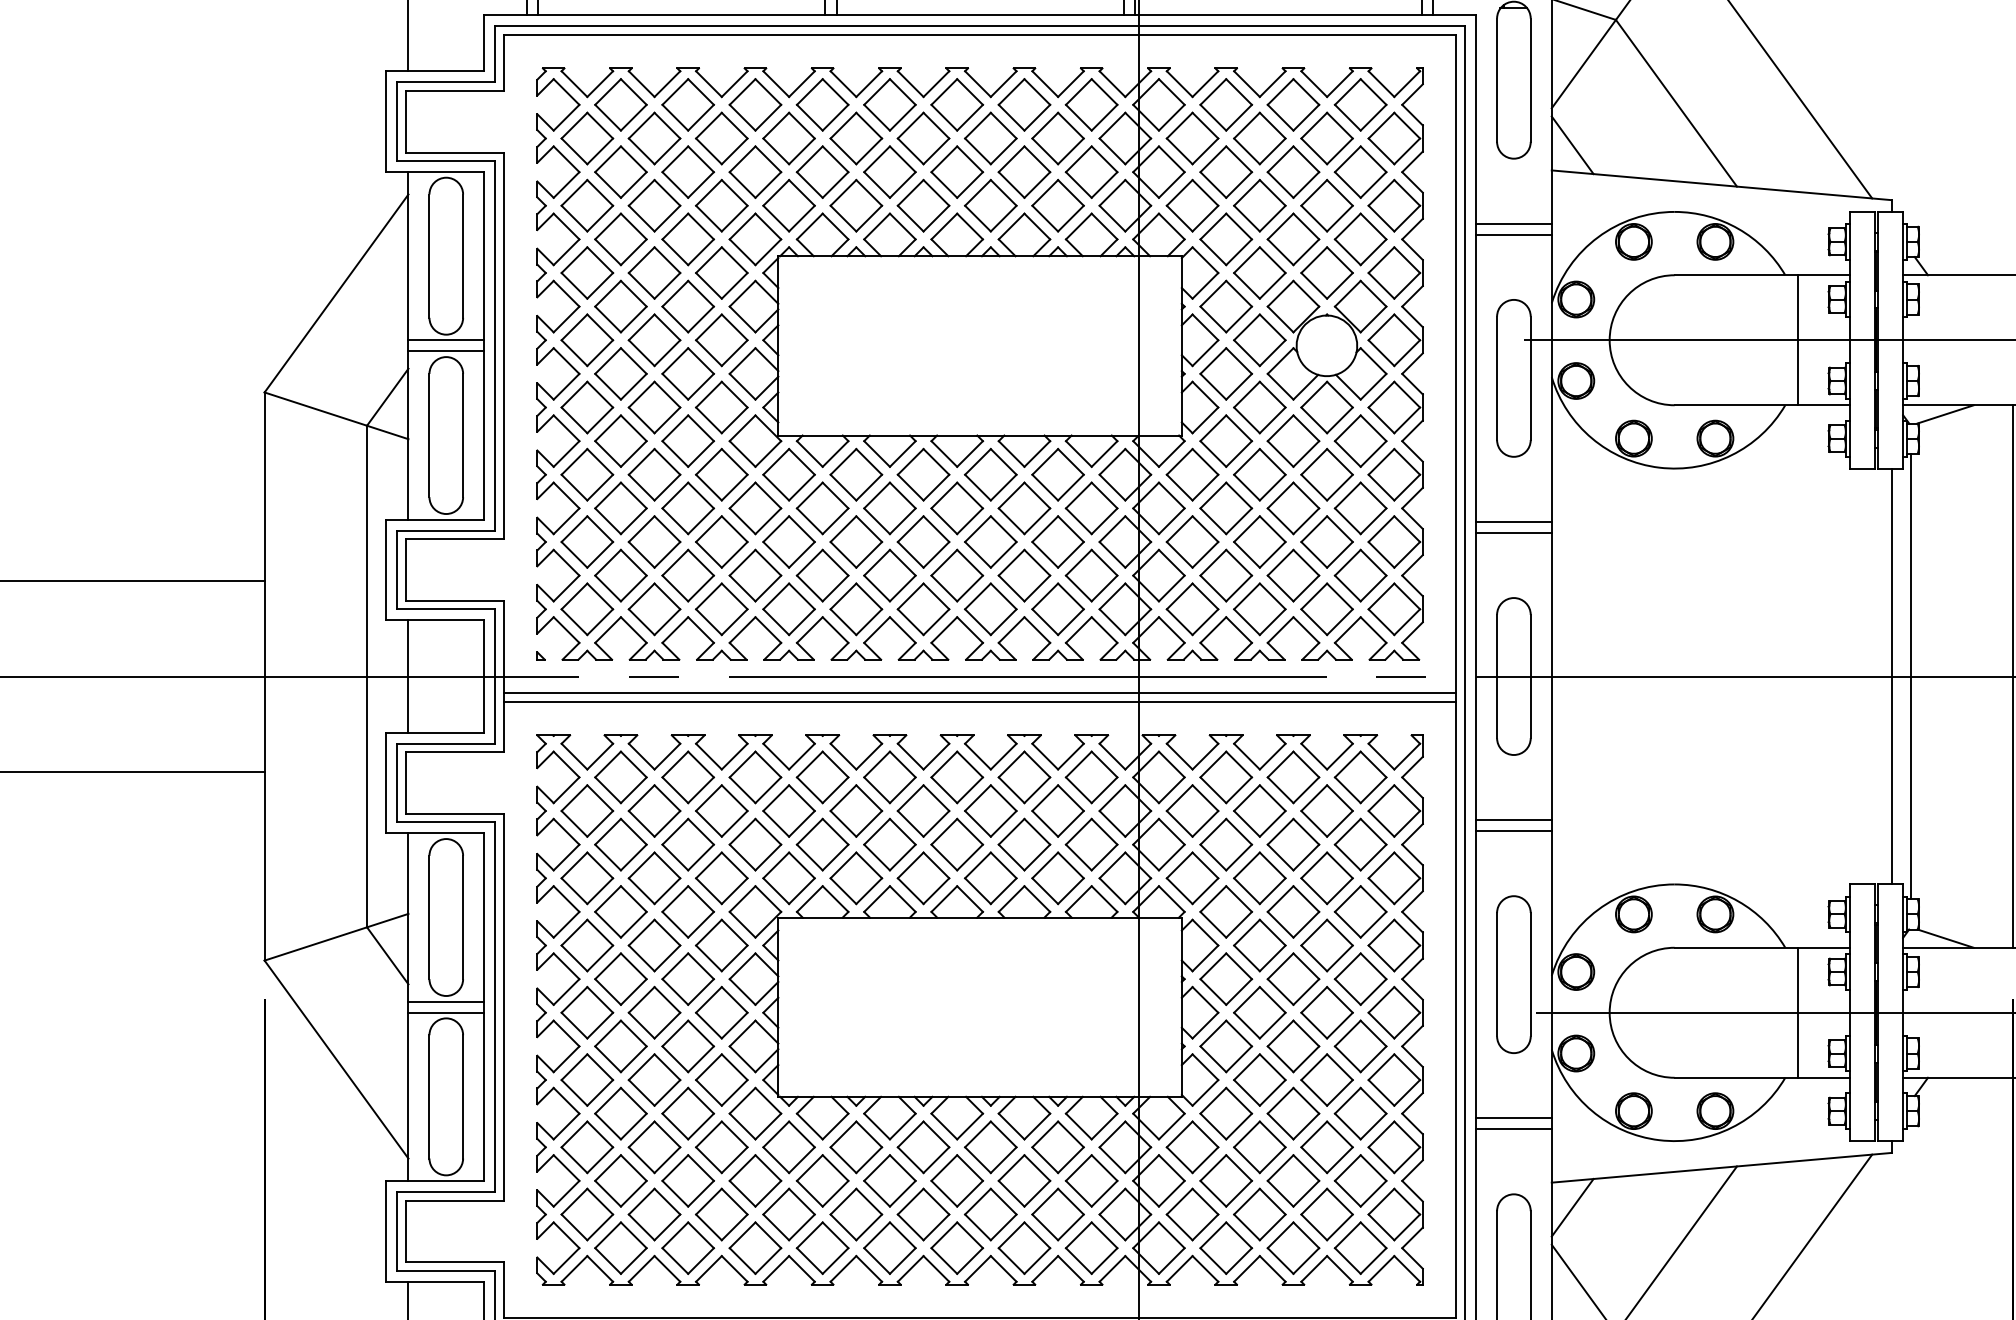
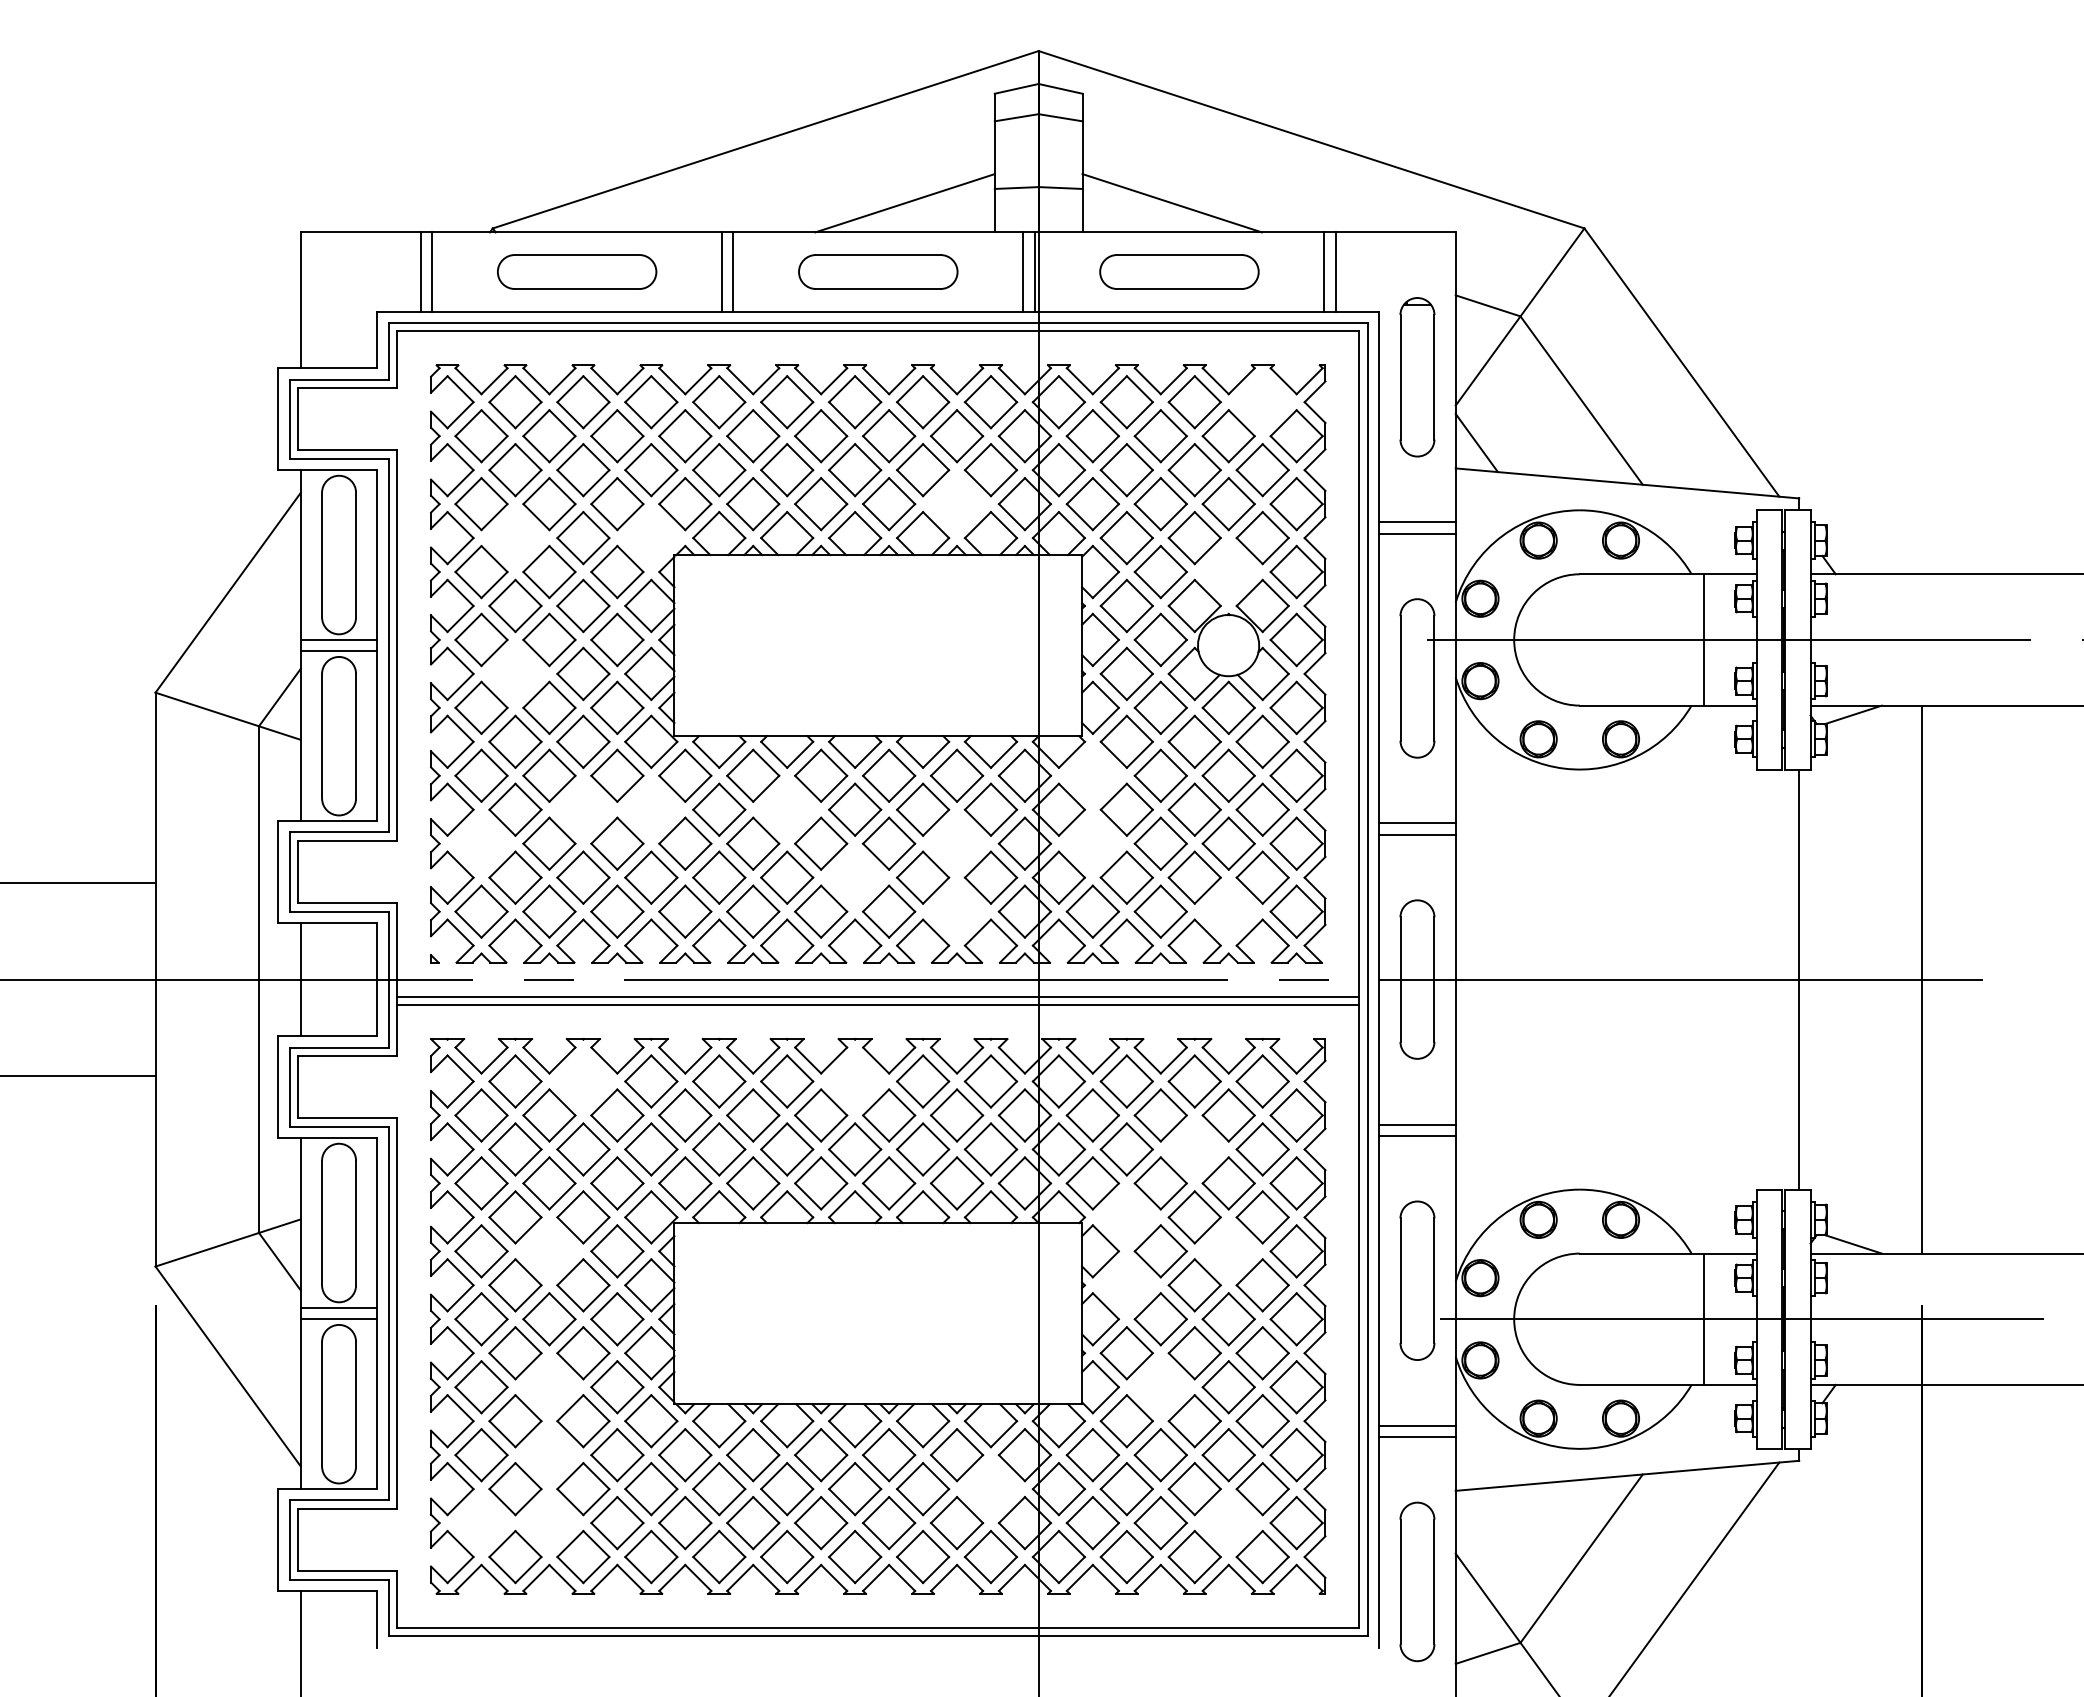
part: (1360, 105) -> (1262, 402), removed
part: (1058, 206) -> (957, 504), removed
part: (620, 238) -> (515, 537), removed
part: (755, 238) -> (651, 537), removed
part: (1326, 272) -> (1228, 571), removed
part: (620, 373) -> (515, 673), removed
part: (1192, 474) -> (1092, 775), removed
part: (688, 508) -> (583, 809), removed
part: (755, 508) -> (651, 809), removed
part: (890, 508) -> (787, 809), removed
part: (587, 541) -> (481, 843), removed
part: (1057, 541) -> (956, 843), removed
part: (1192, 541) -> (1092, 843), removed
part: (957, 575) -> (855, 877), removed
part: (1057, 609) -> (956, 911), removed
part: (1326, 609) -> (1228, 911), removed
line: (1910, 676) -> (1818, 979), removed
part: (688, 777) -> (583, 1081), removed
part: (957, 777) -> (855, 1081), removed
part: (1293, 844) -> (1194, 1149), removed
part: (1225, 912) -> (1126, 1217), removed
part: (654, 945) -> (549, 1251), removed
part: (1326, 945) -> (1228, 1251), removed
part: (1225, 979) -> (1126, 1285), removed
part: (654, 1080) -> (549, 1387), removed
part: (1259, 1080) -> (1160, 1387), removed
part: (654, 1147) -> (549, 1455), removed
part: (1091, 1181) -> (990, 1489), removed
line: (1572, 1208) -> (1476, 1516), removed
part: (654, 1213) -> (549, 1522), removed
part: (587, 1214) -> (481, 1523), removed
part: (1326, 1214) -> (1228, 1523), removed

